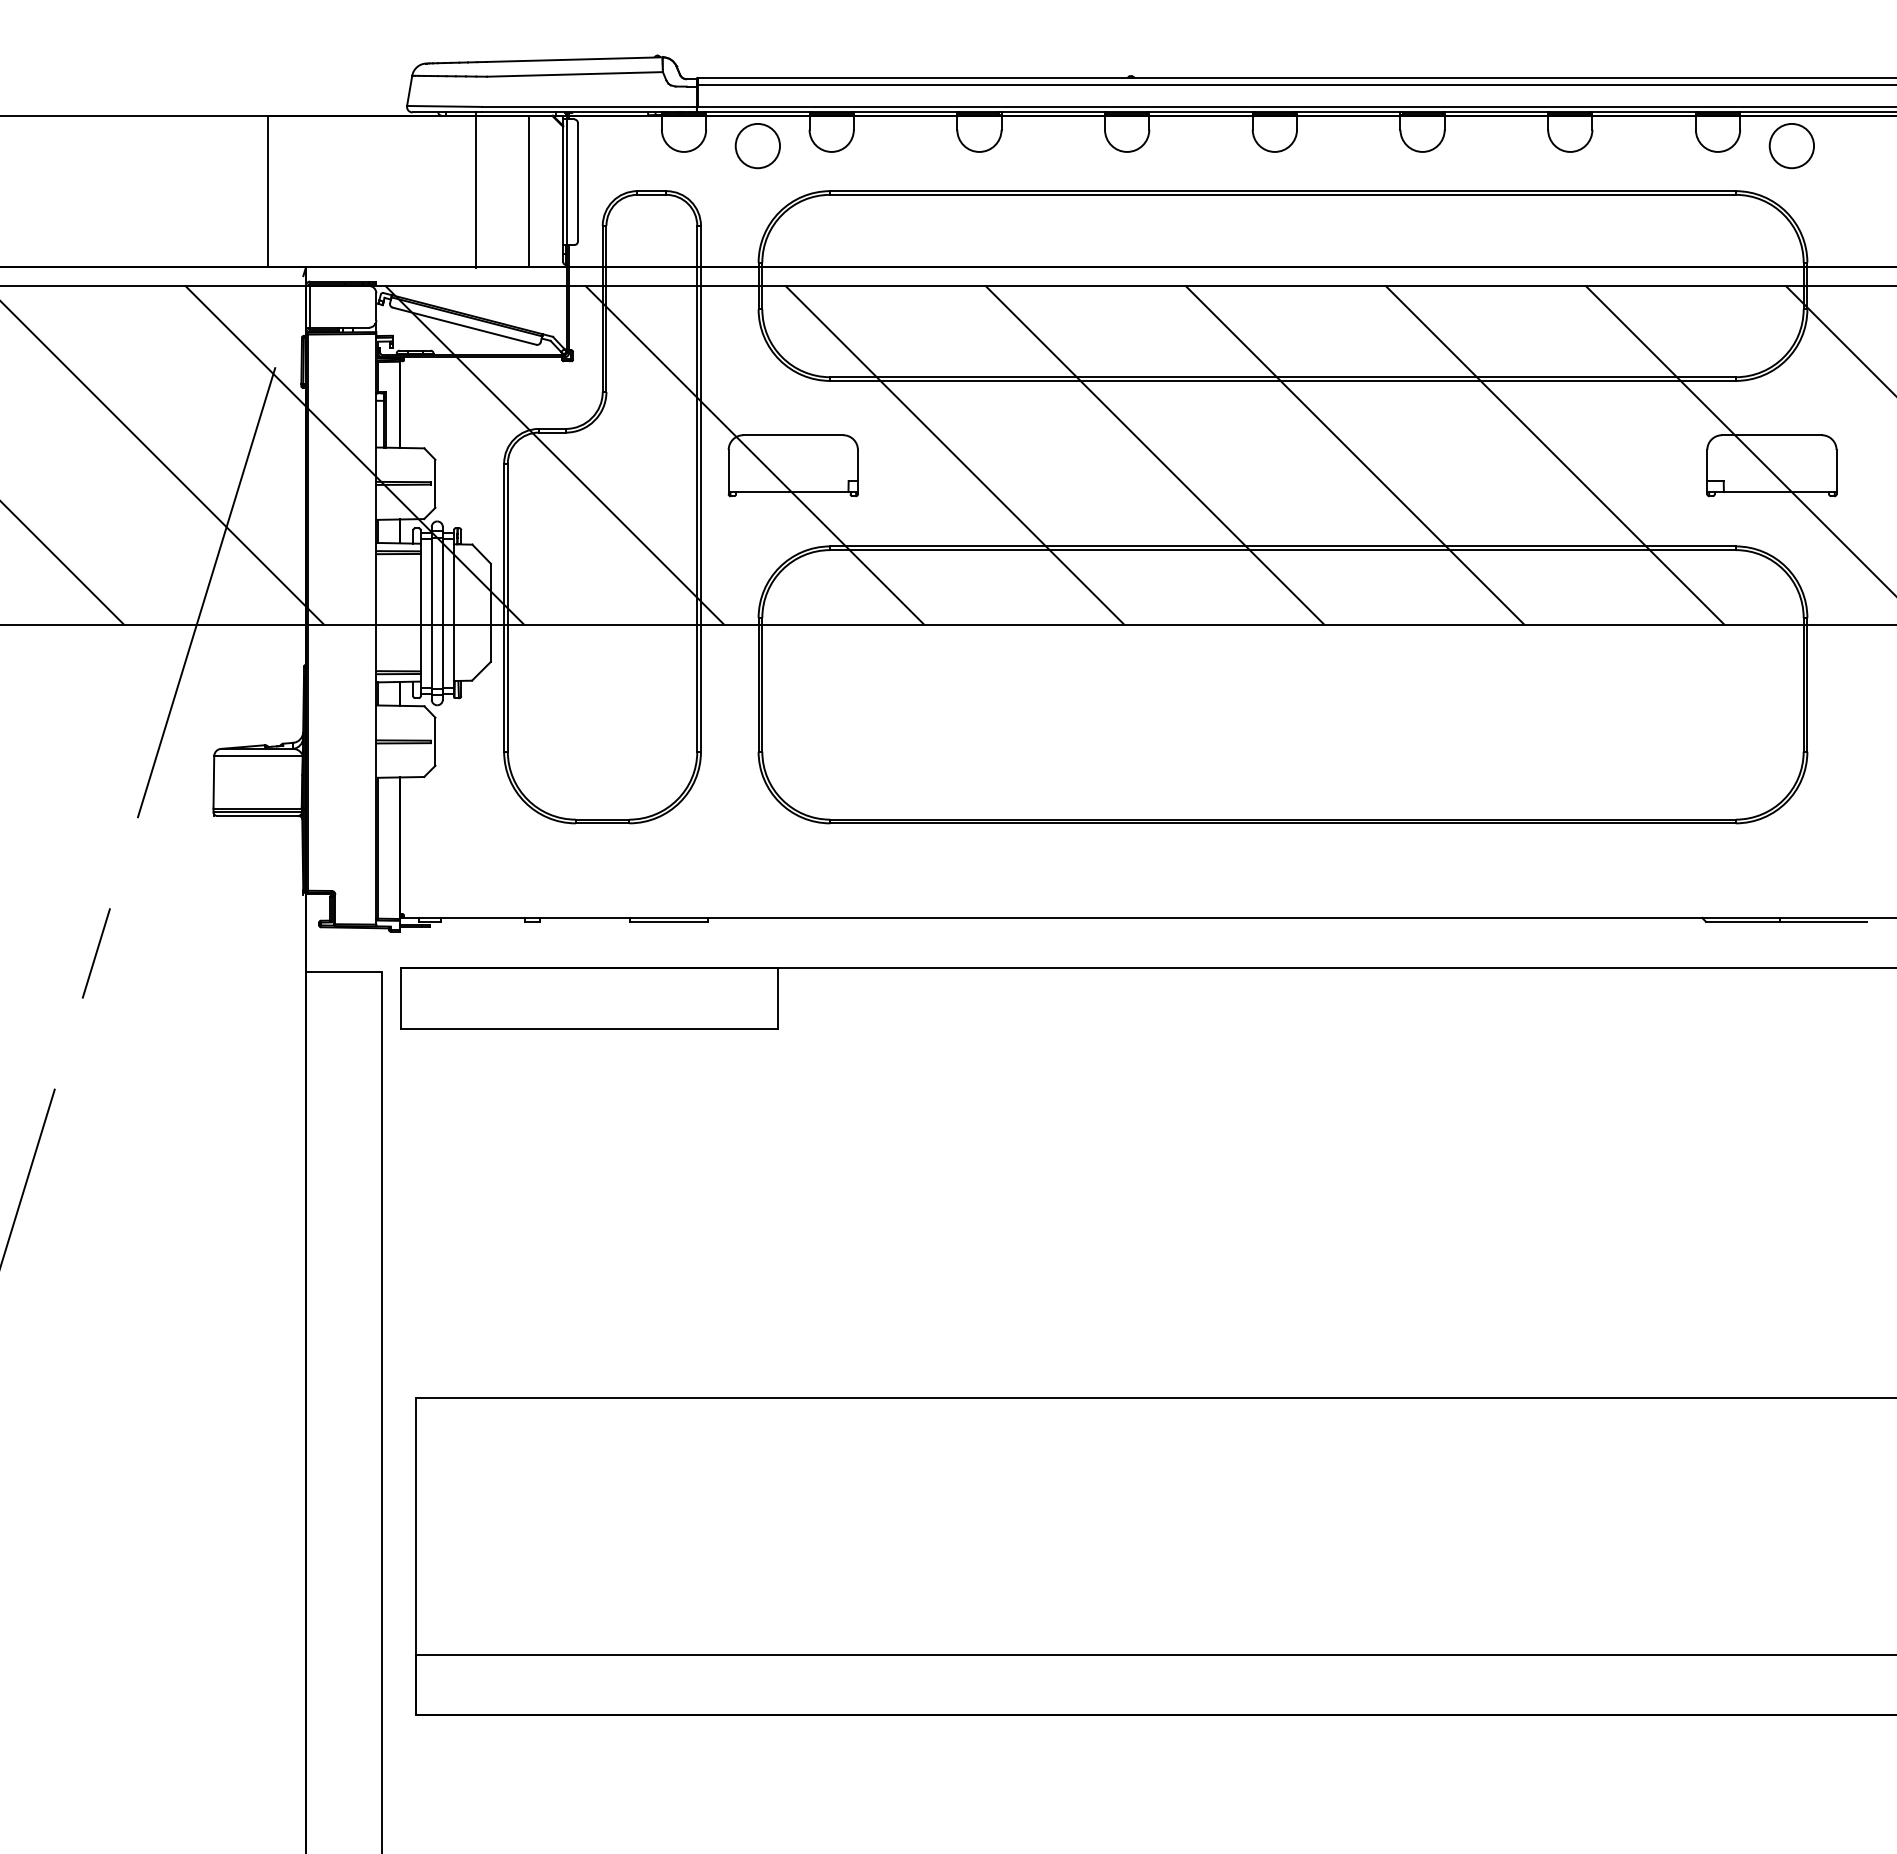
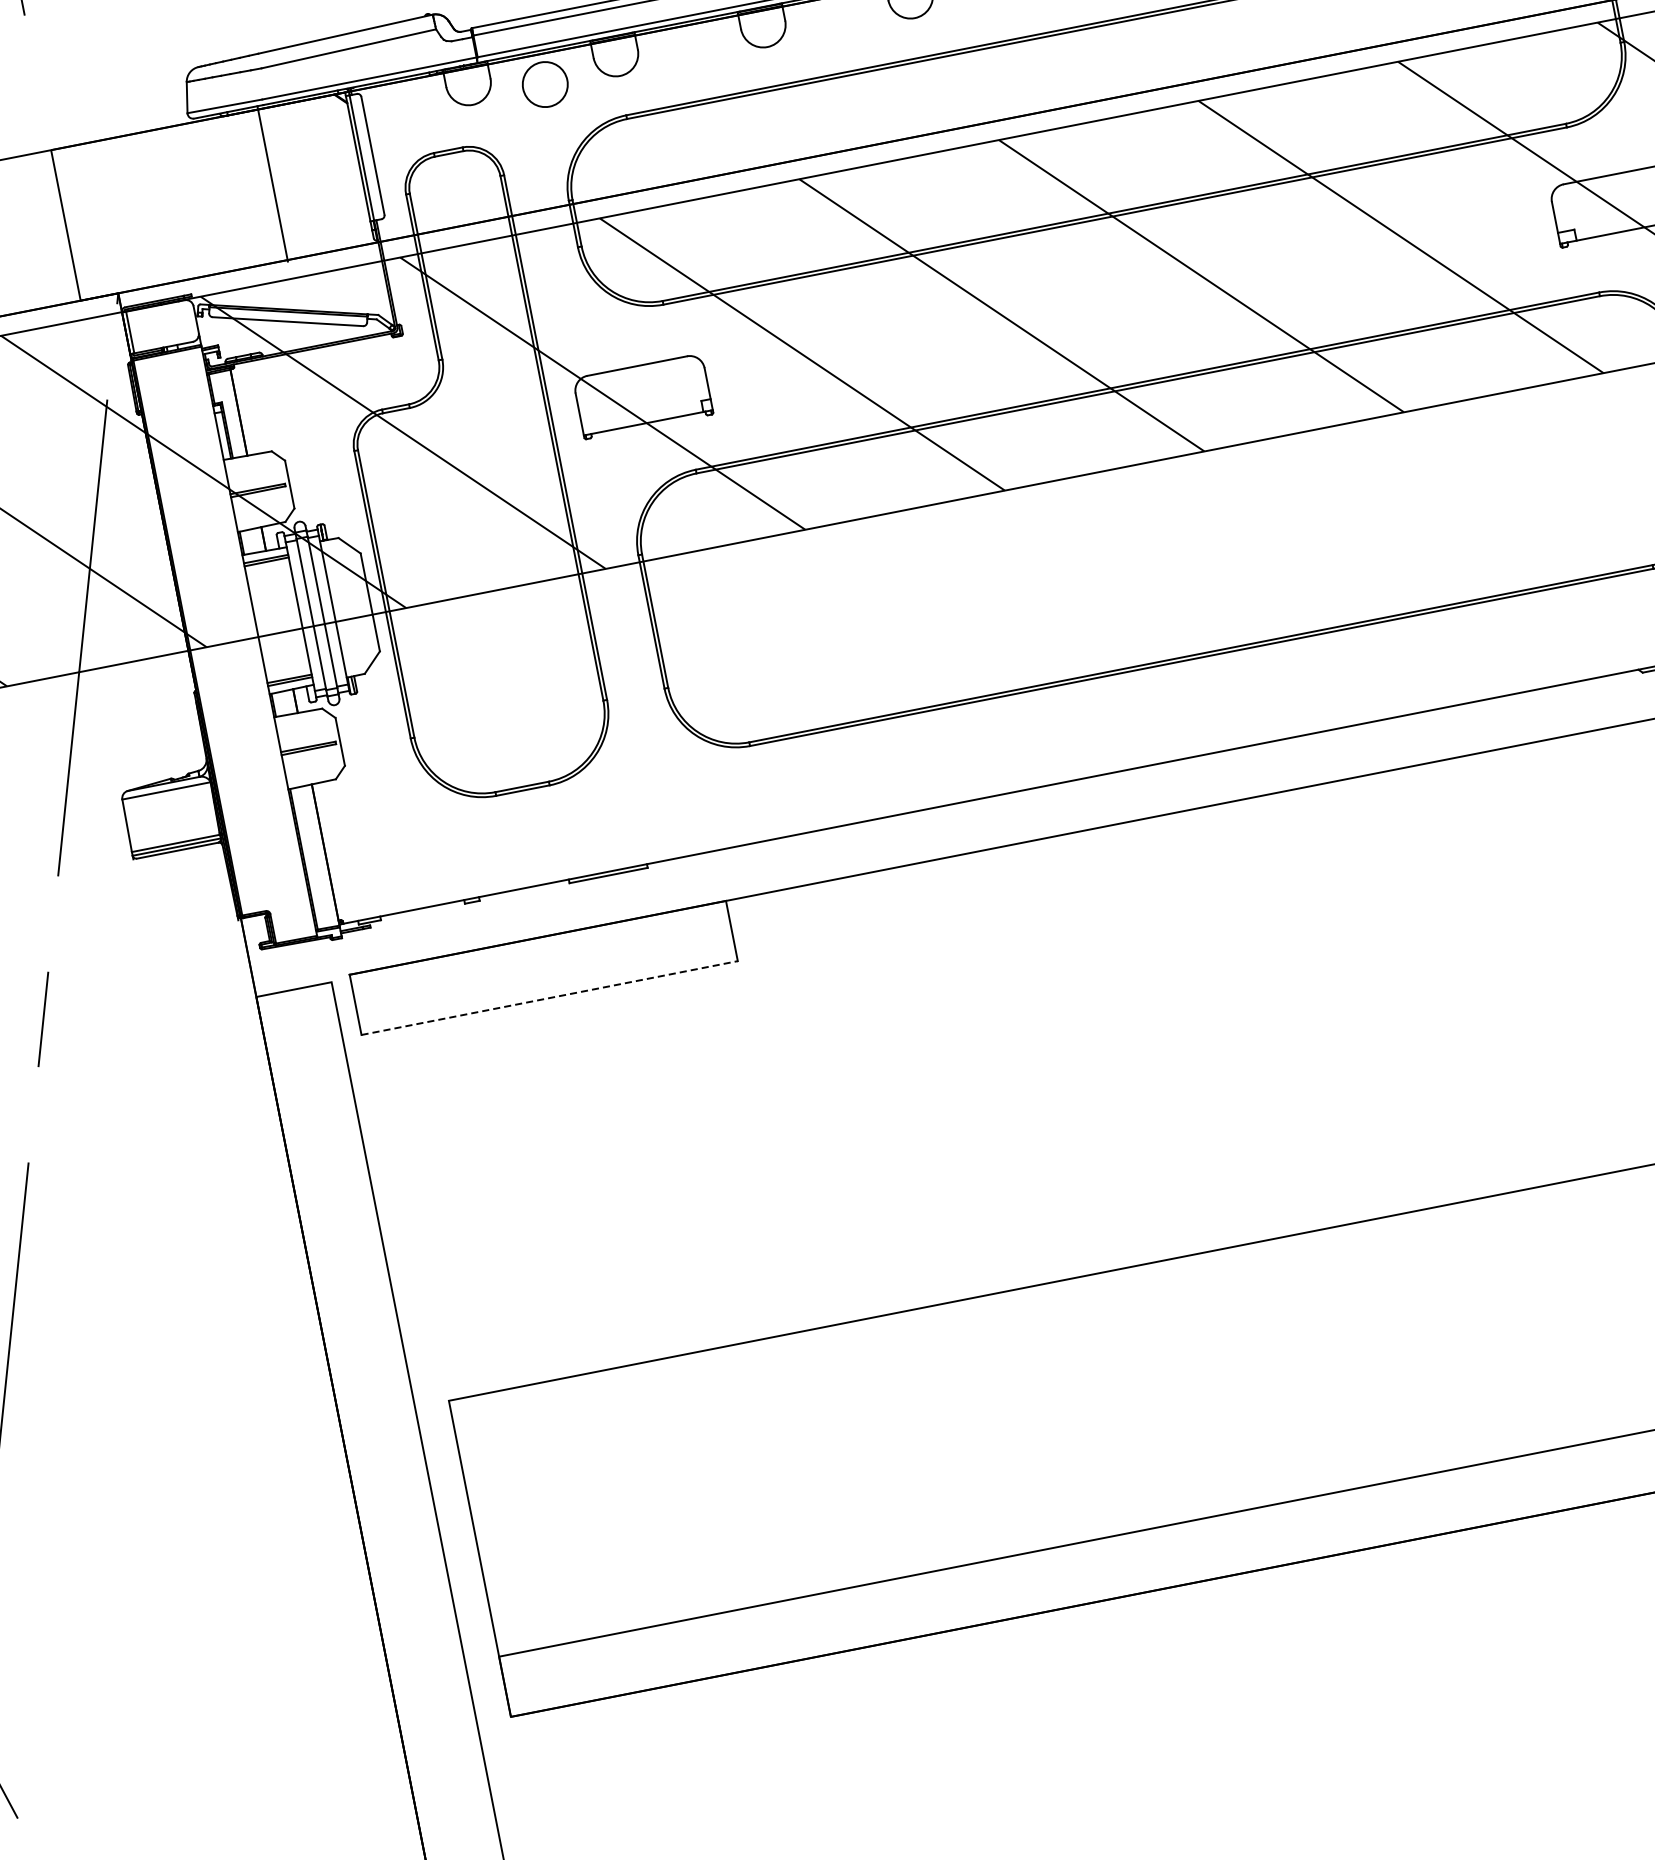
line: (528, 190) -> (325, 173), removed
line: (589, 1028) -> (550, 997), solid -> dashed

